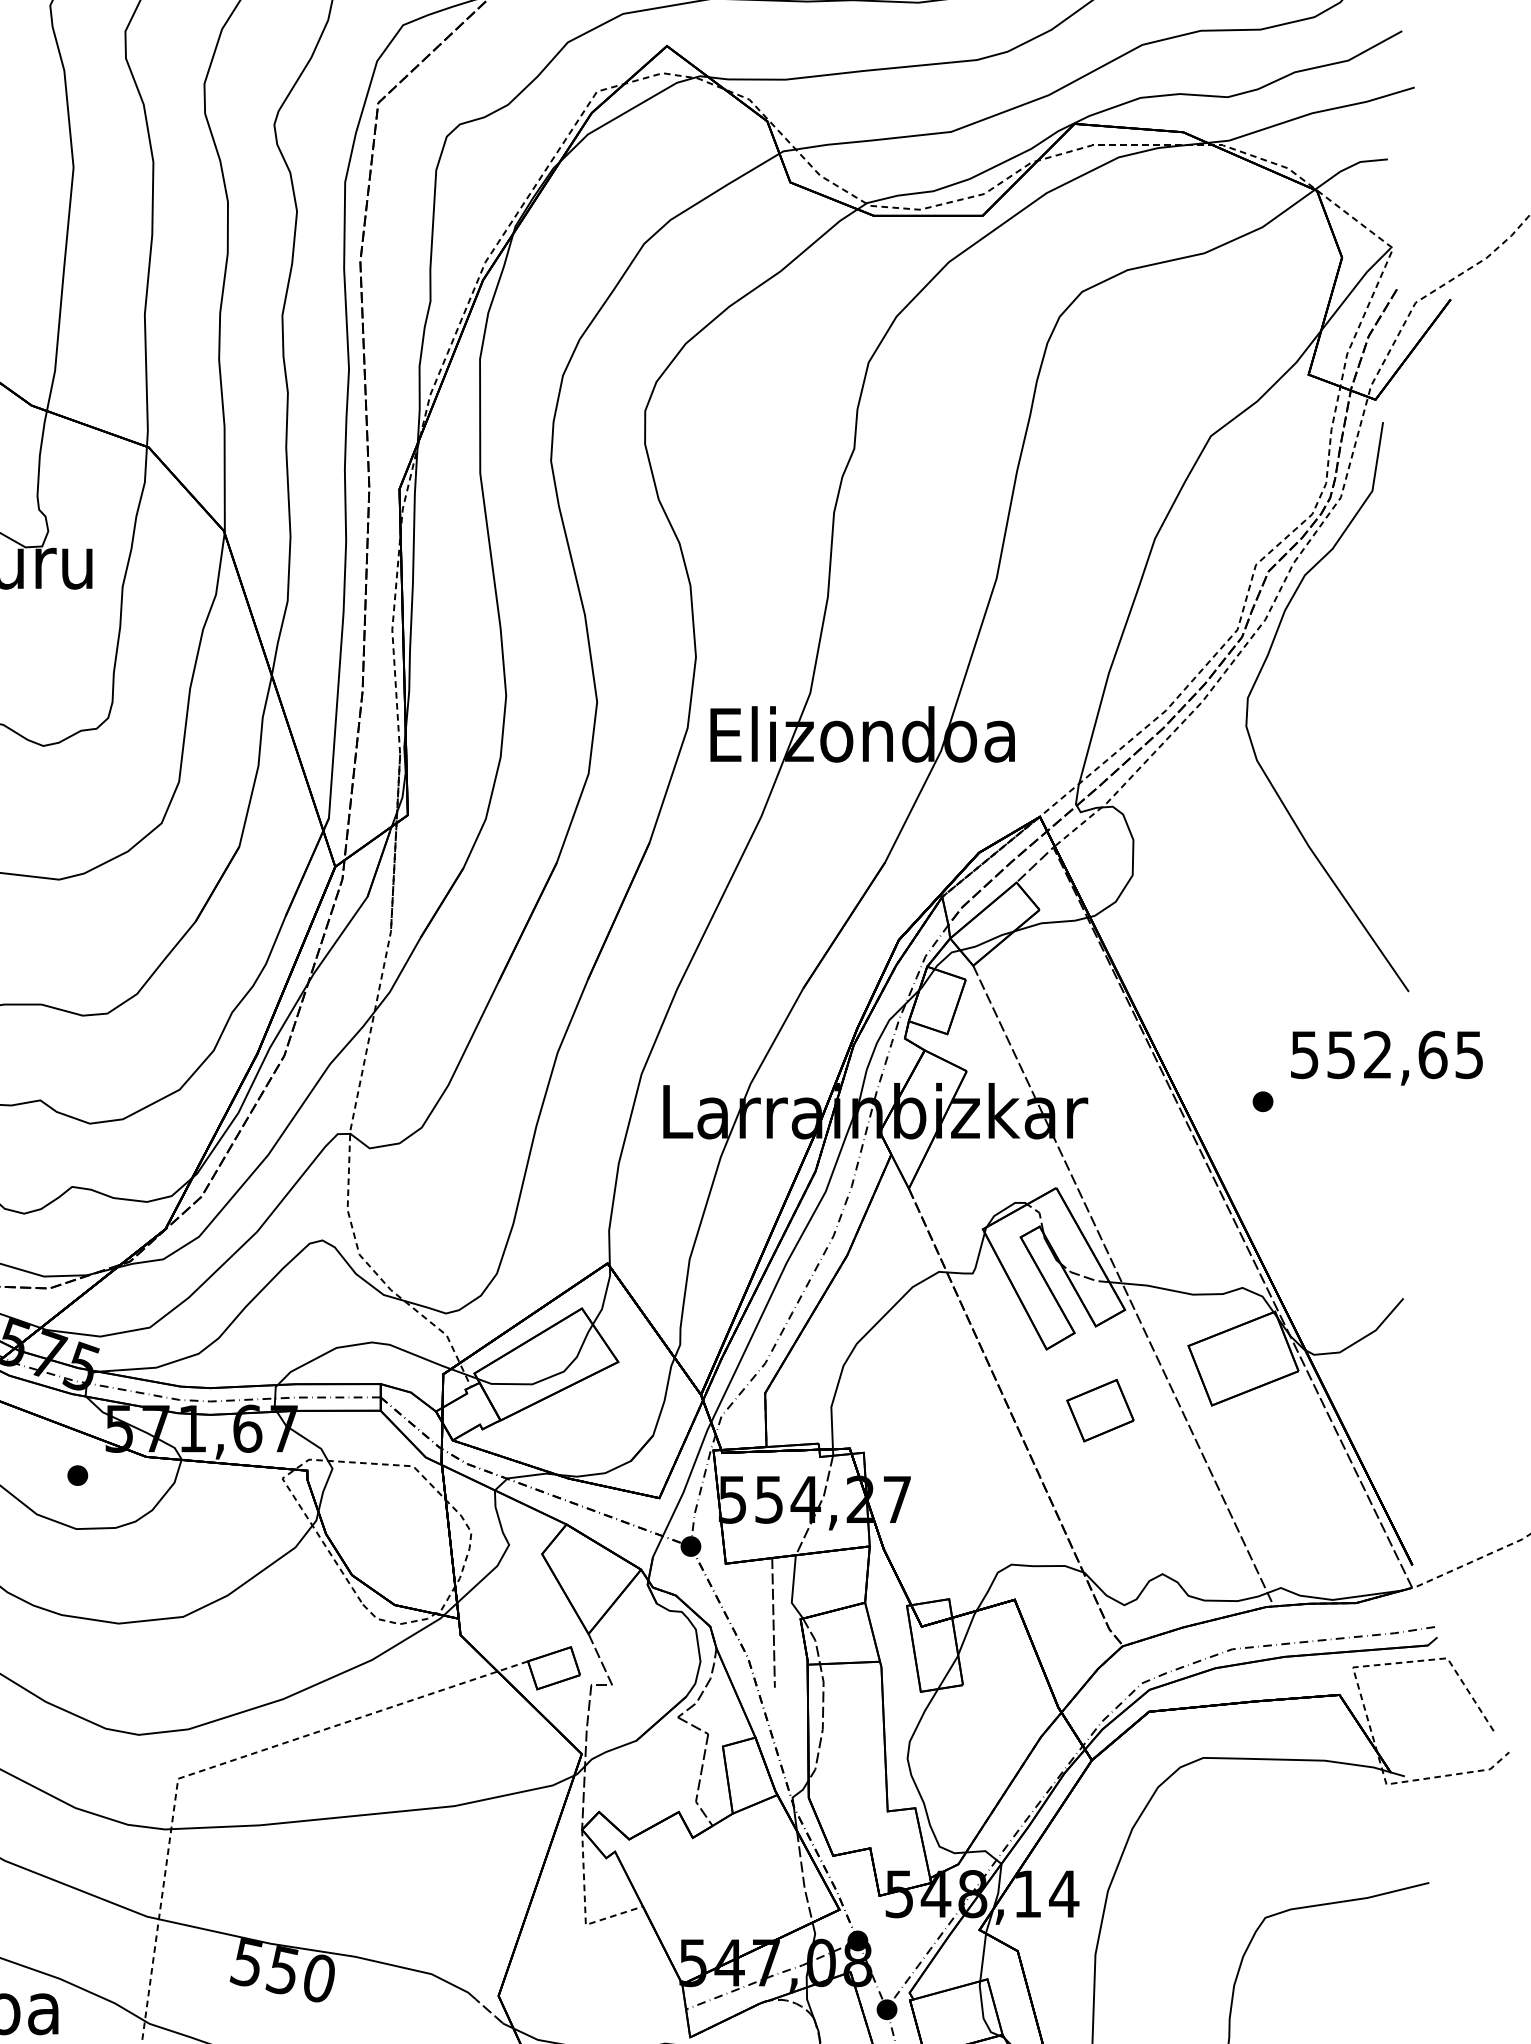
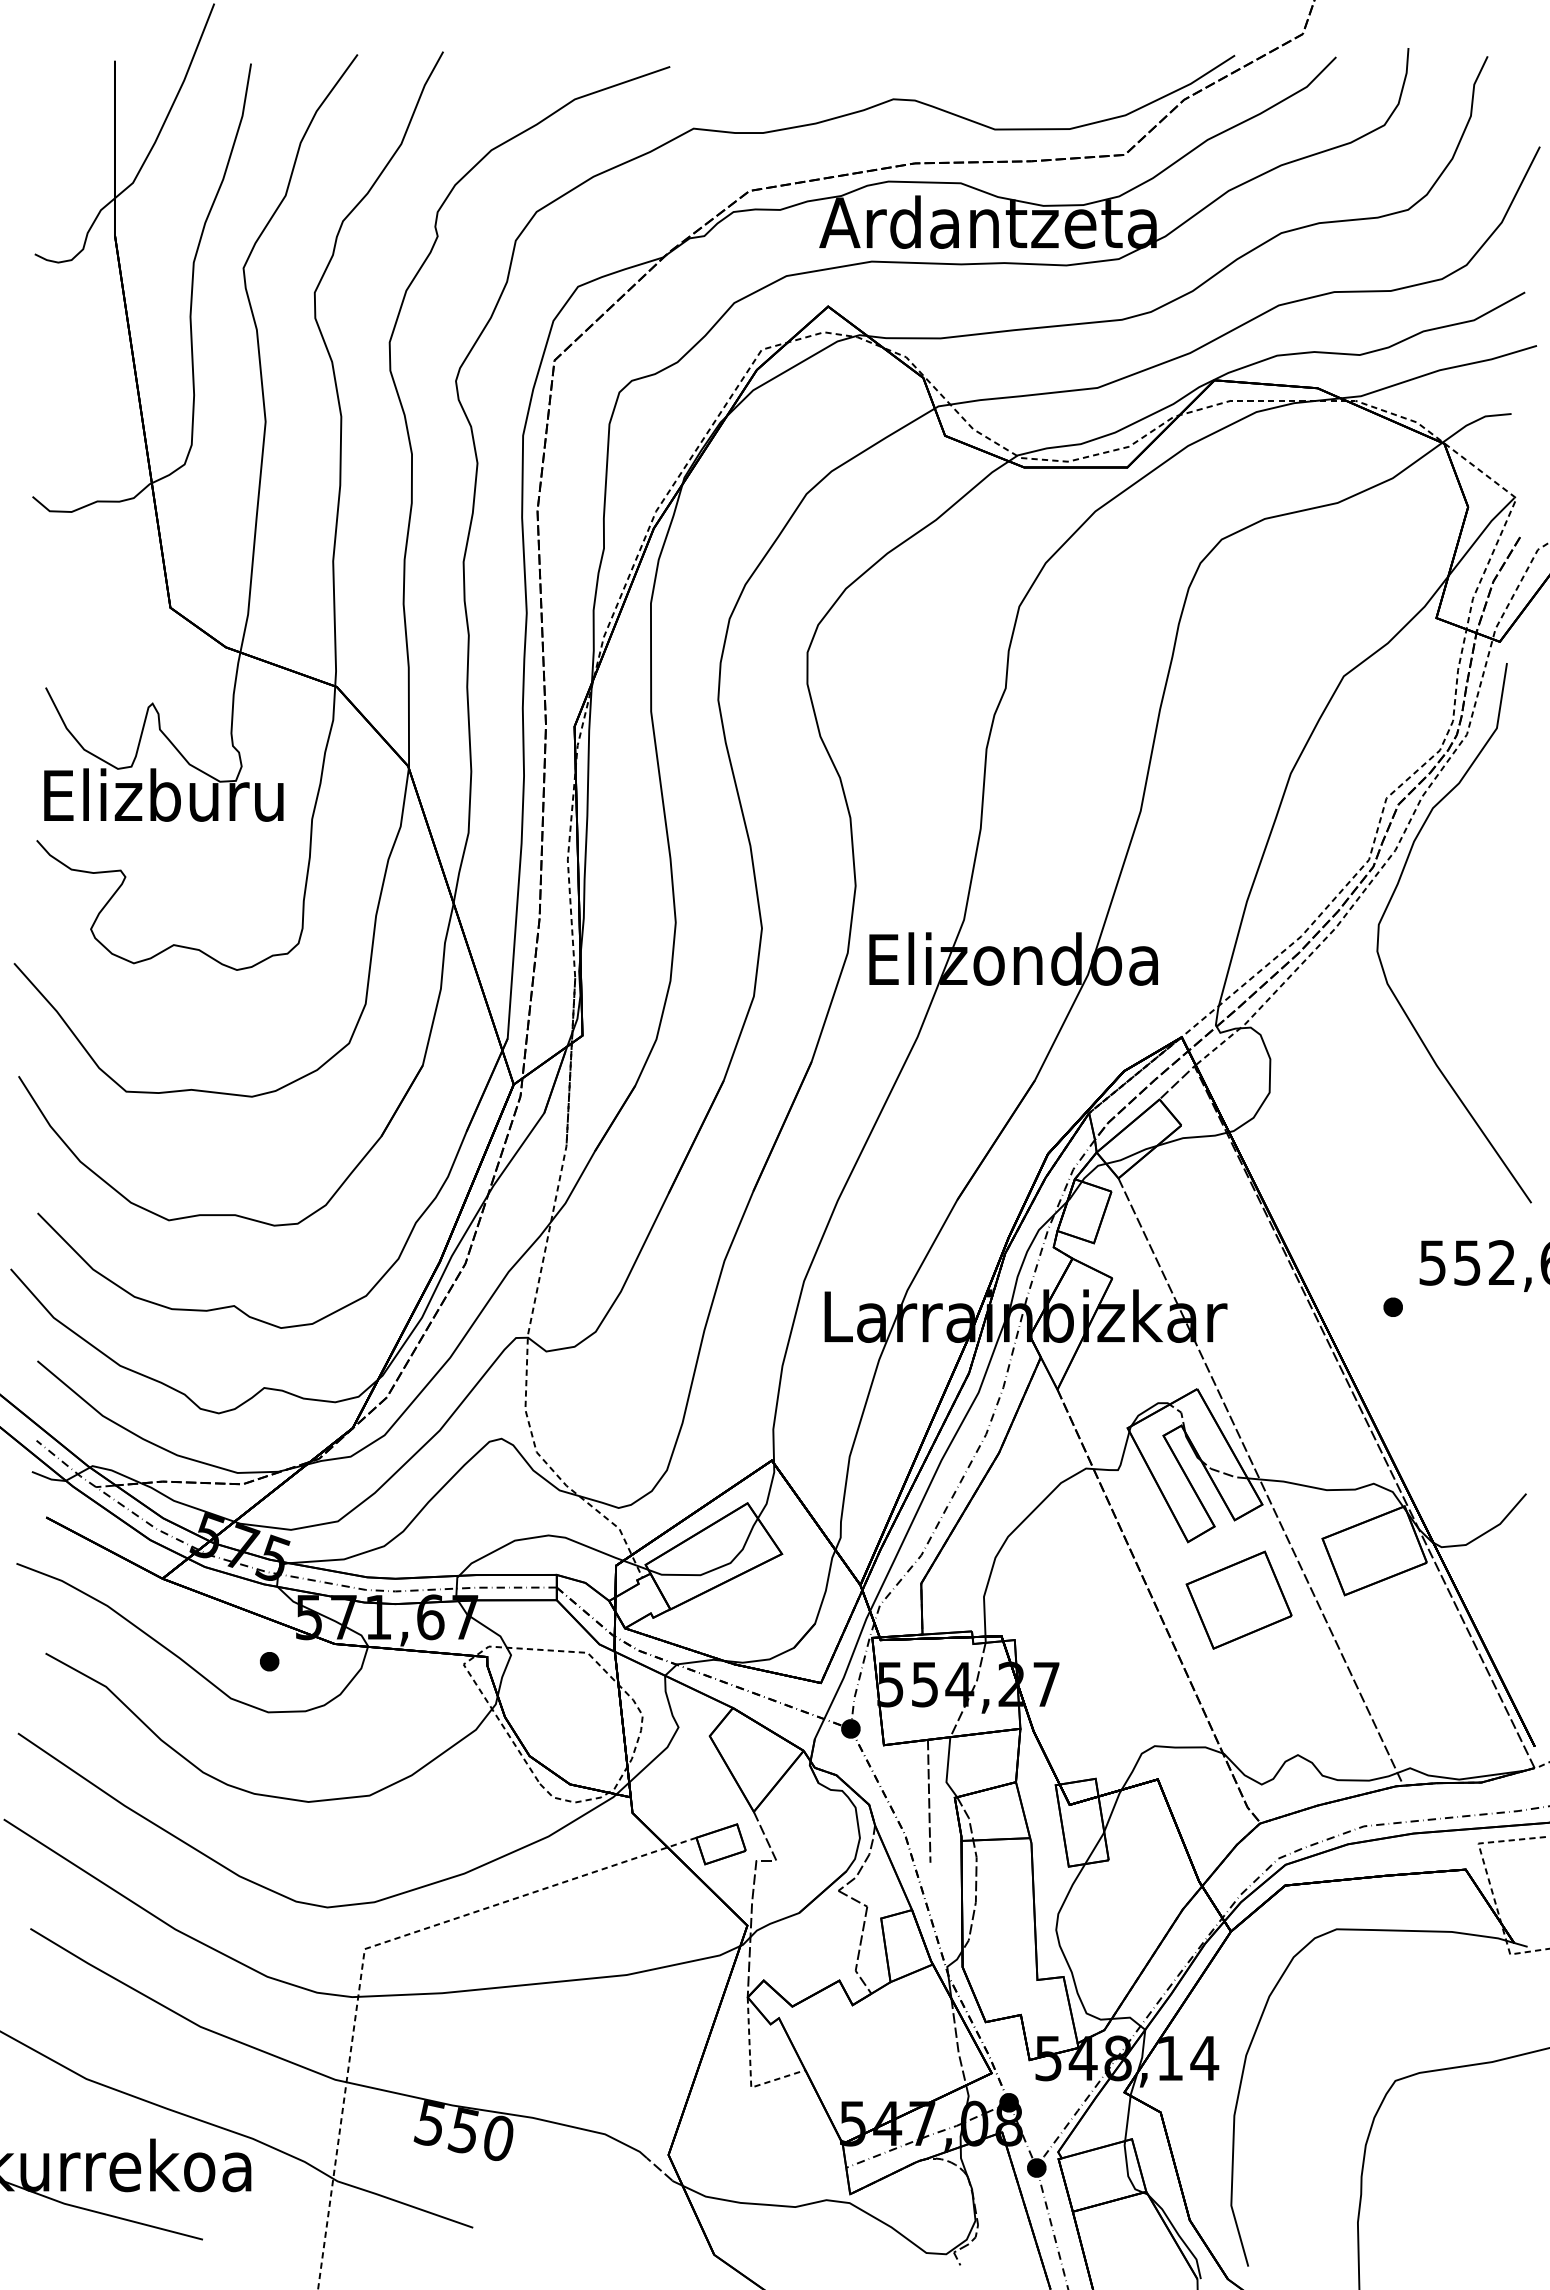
part: (1099, 1410) -> (1238, 1599), size x1.67

